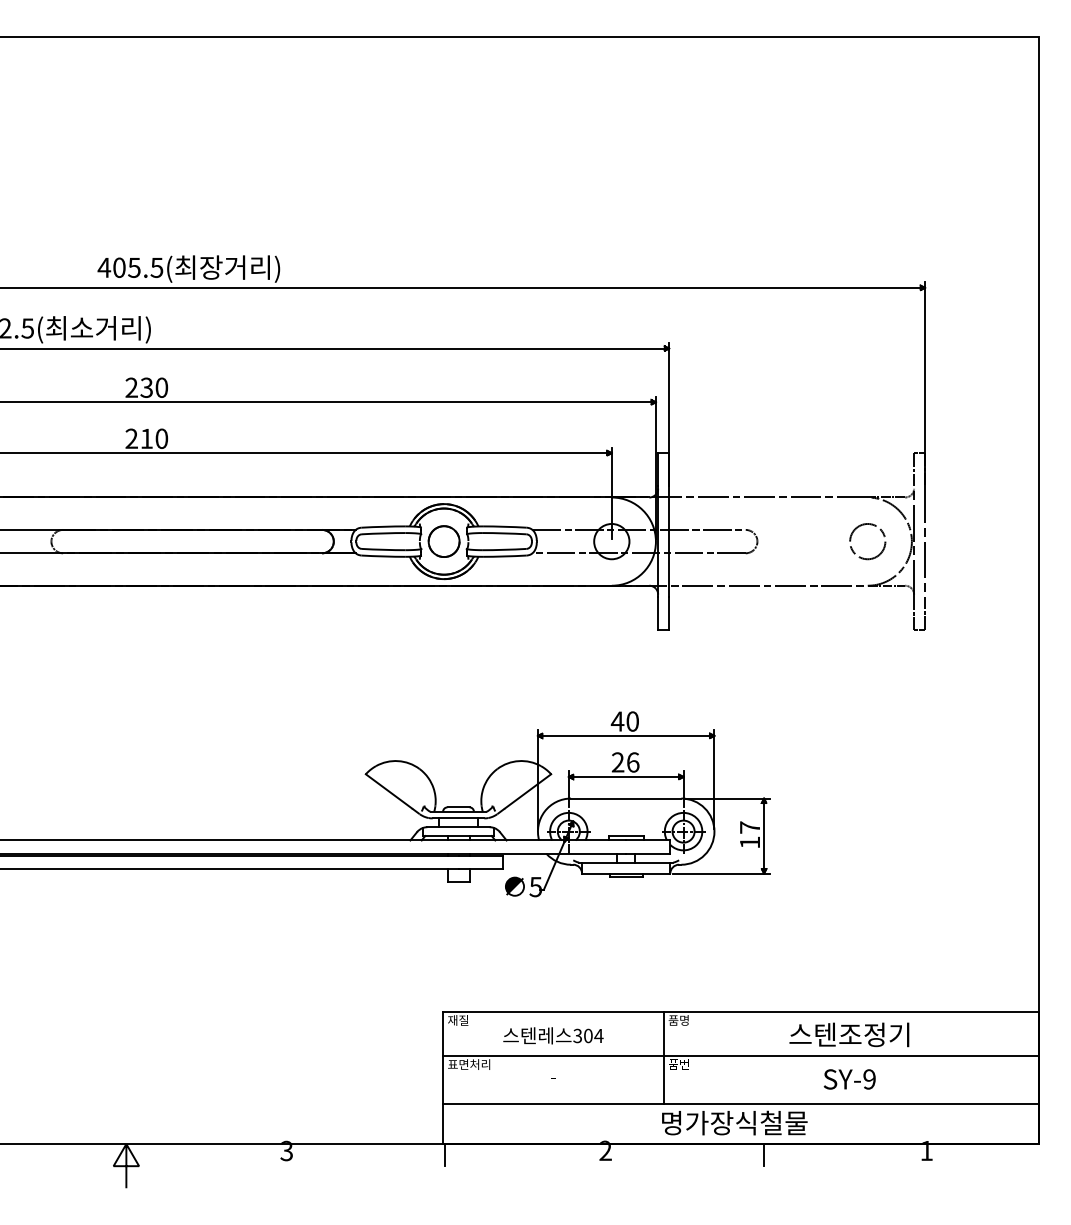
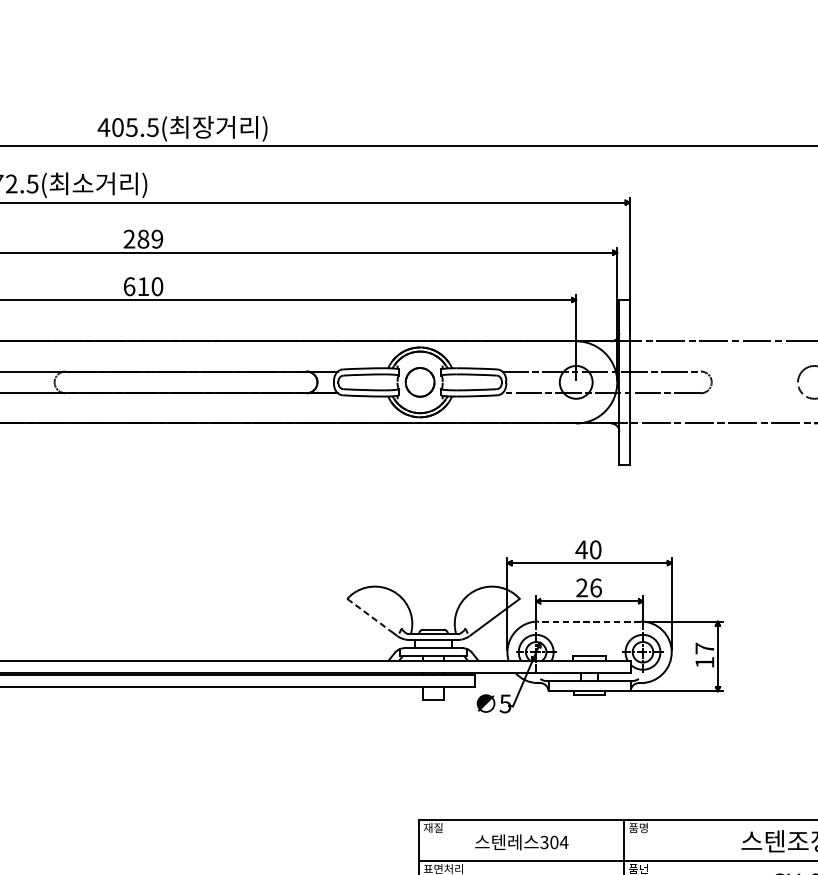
text: (154, 387) -> (150, 238), 230 -> 289
text: (131, 438) -> (129, 286), 210 -> 610
line: (388, 791) -> (368, 614), solid -> dashed
line: (625, 798) -> (588, 621), solid -> dashed

